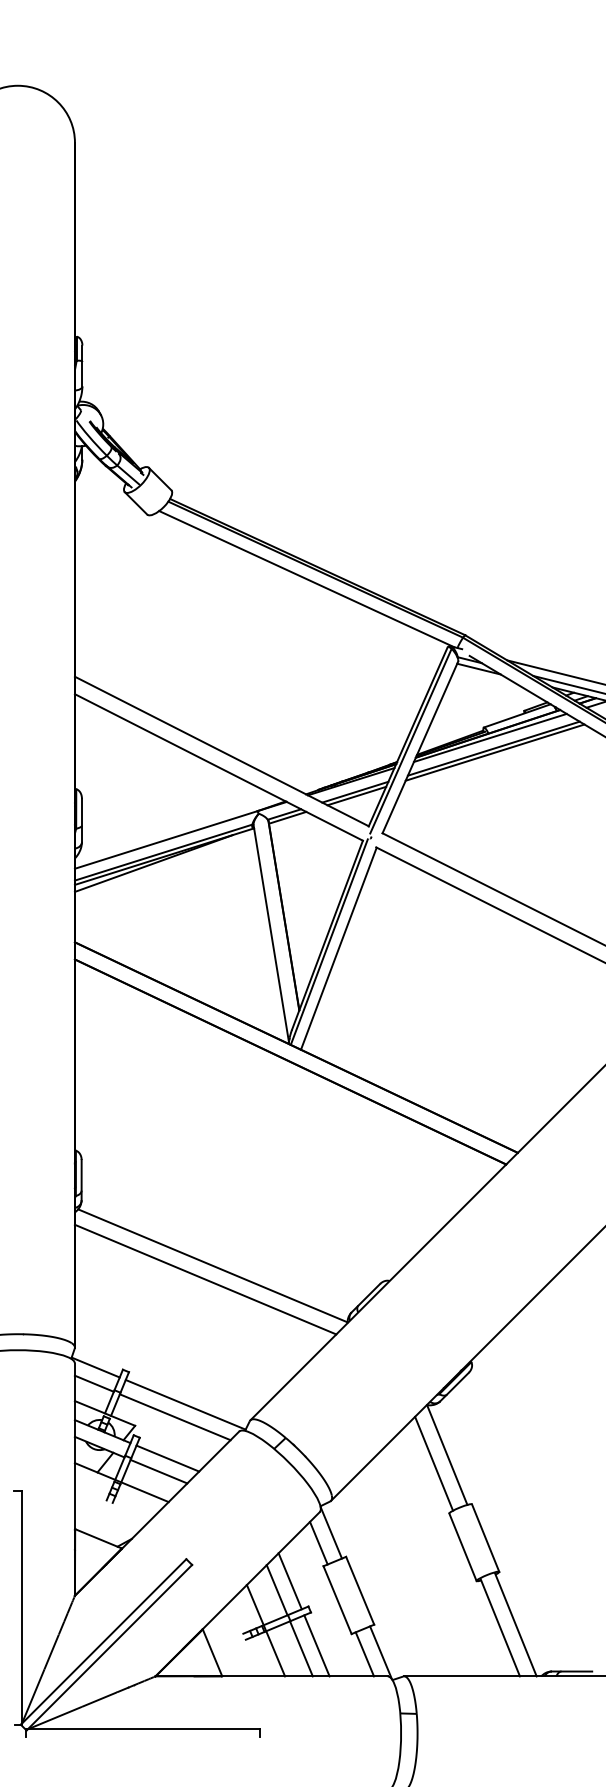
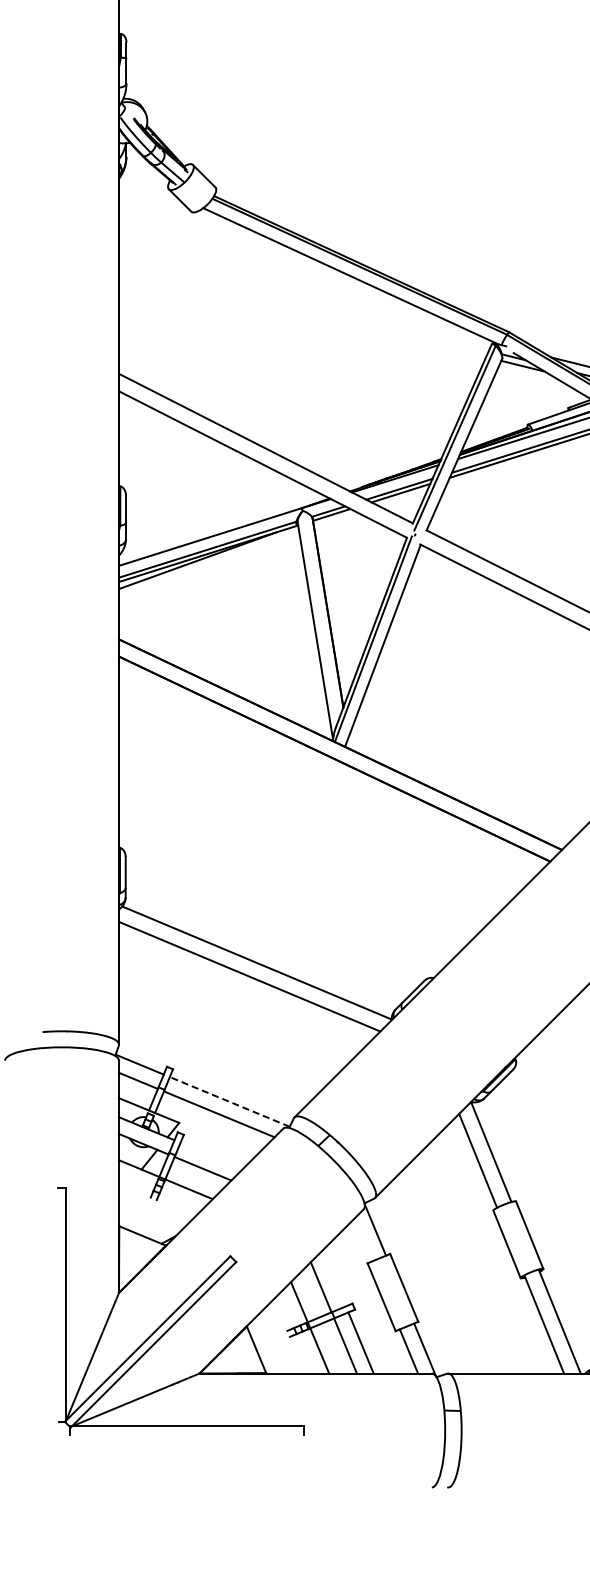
line: (185, 1404) -> (229, 1101), solid -> dashed
line: (167, 1458) -> (211, 1155), removed
line: (318, 1542) -> (362, 1239), removed
line: (289, 1581) -> (333, 1278), removed

